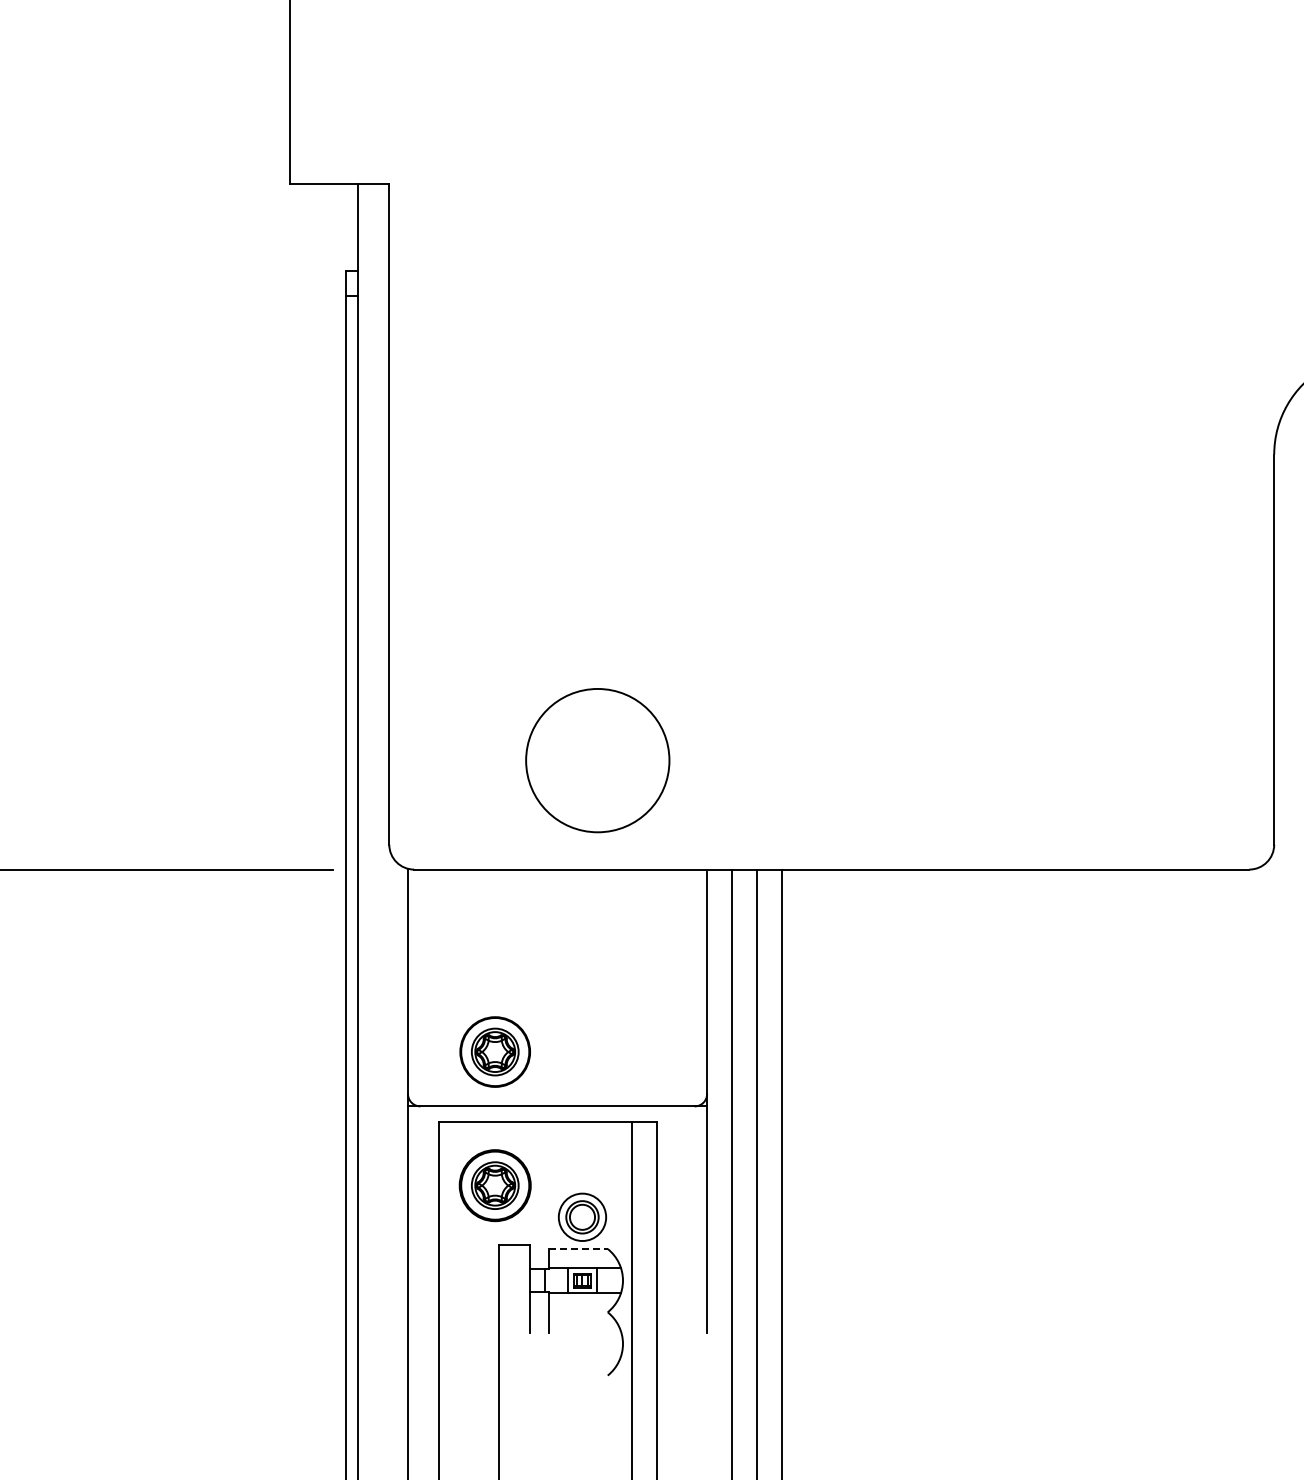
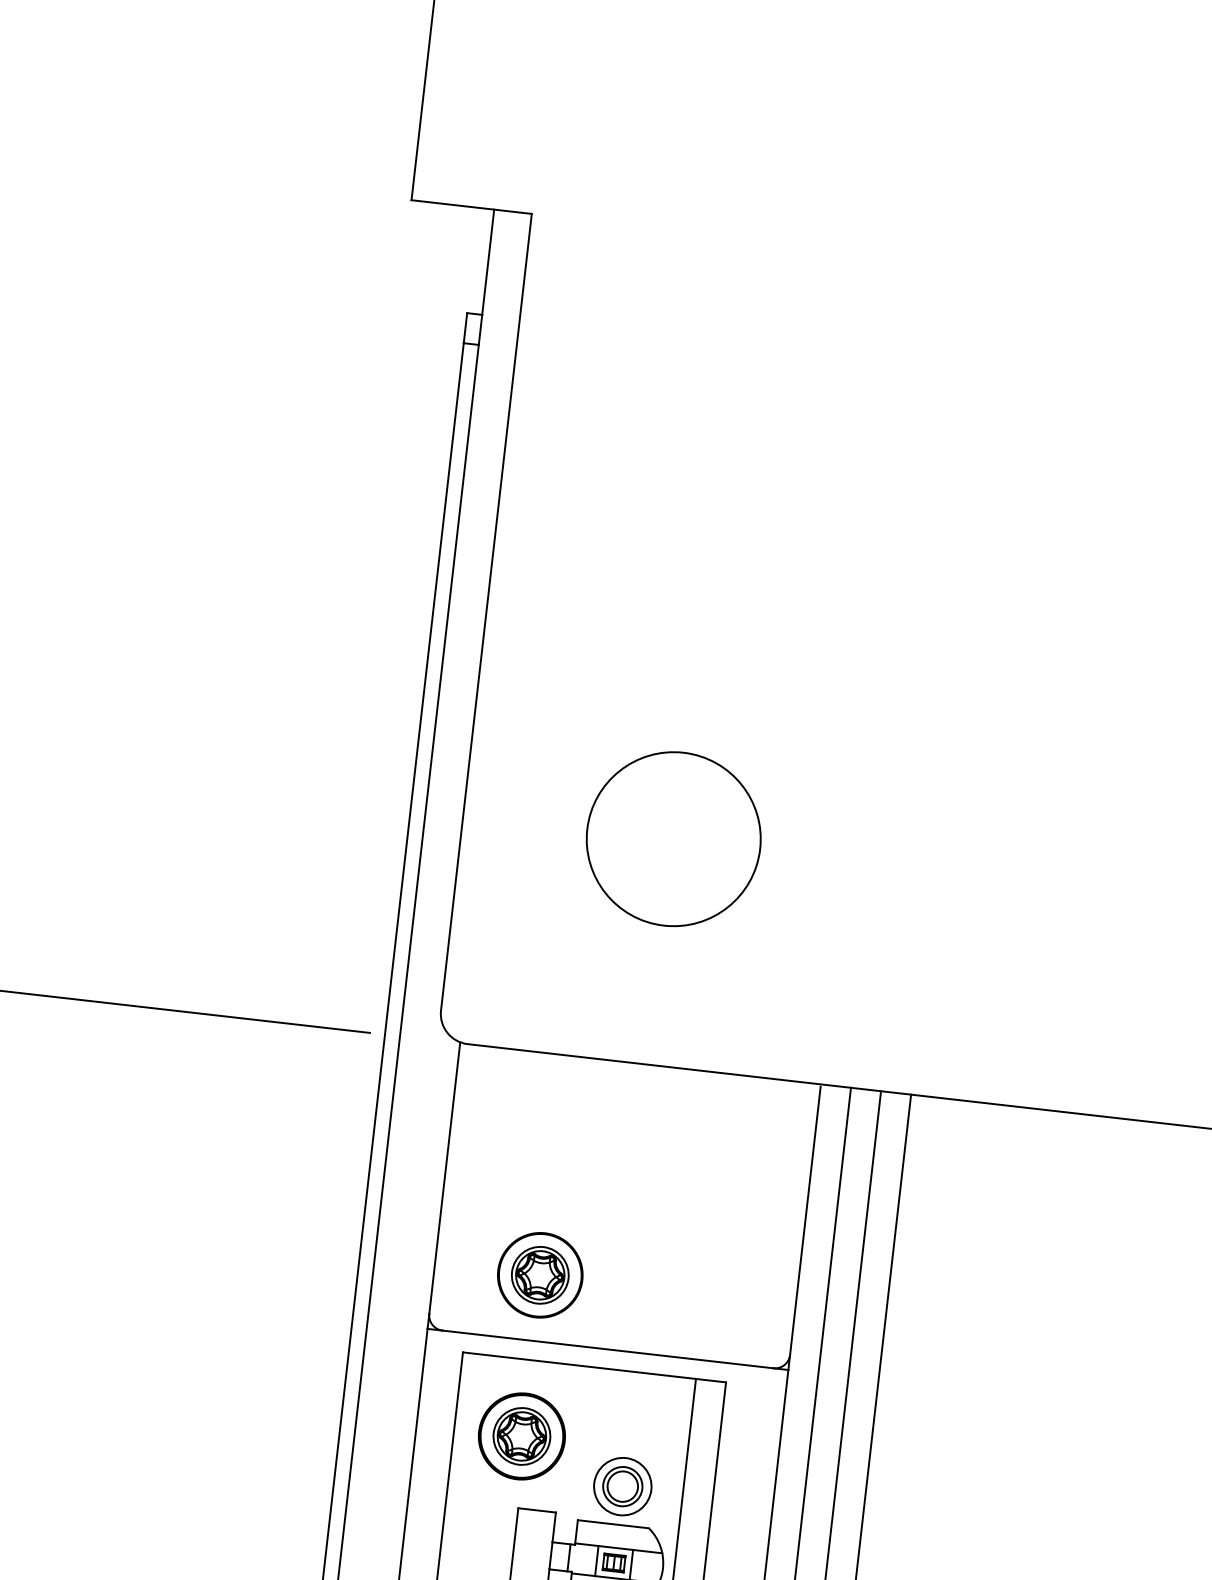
circle: (597, 760) -> (673, 838), moved
line: (578, 1248) -> (613, 1523), dashed -> solid

